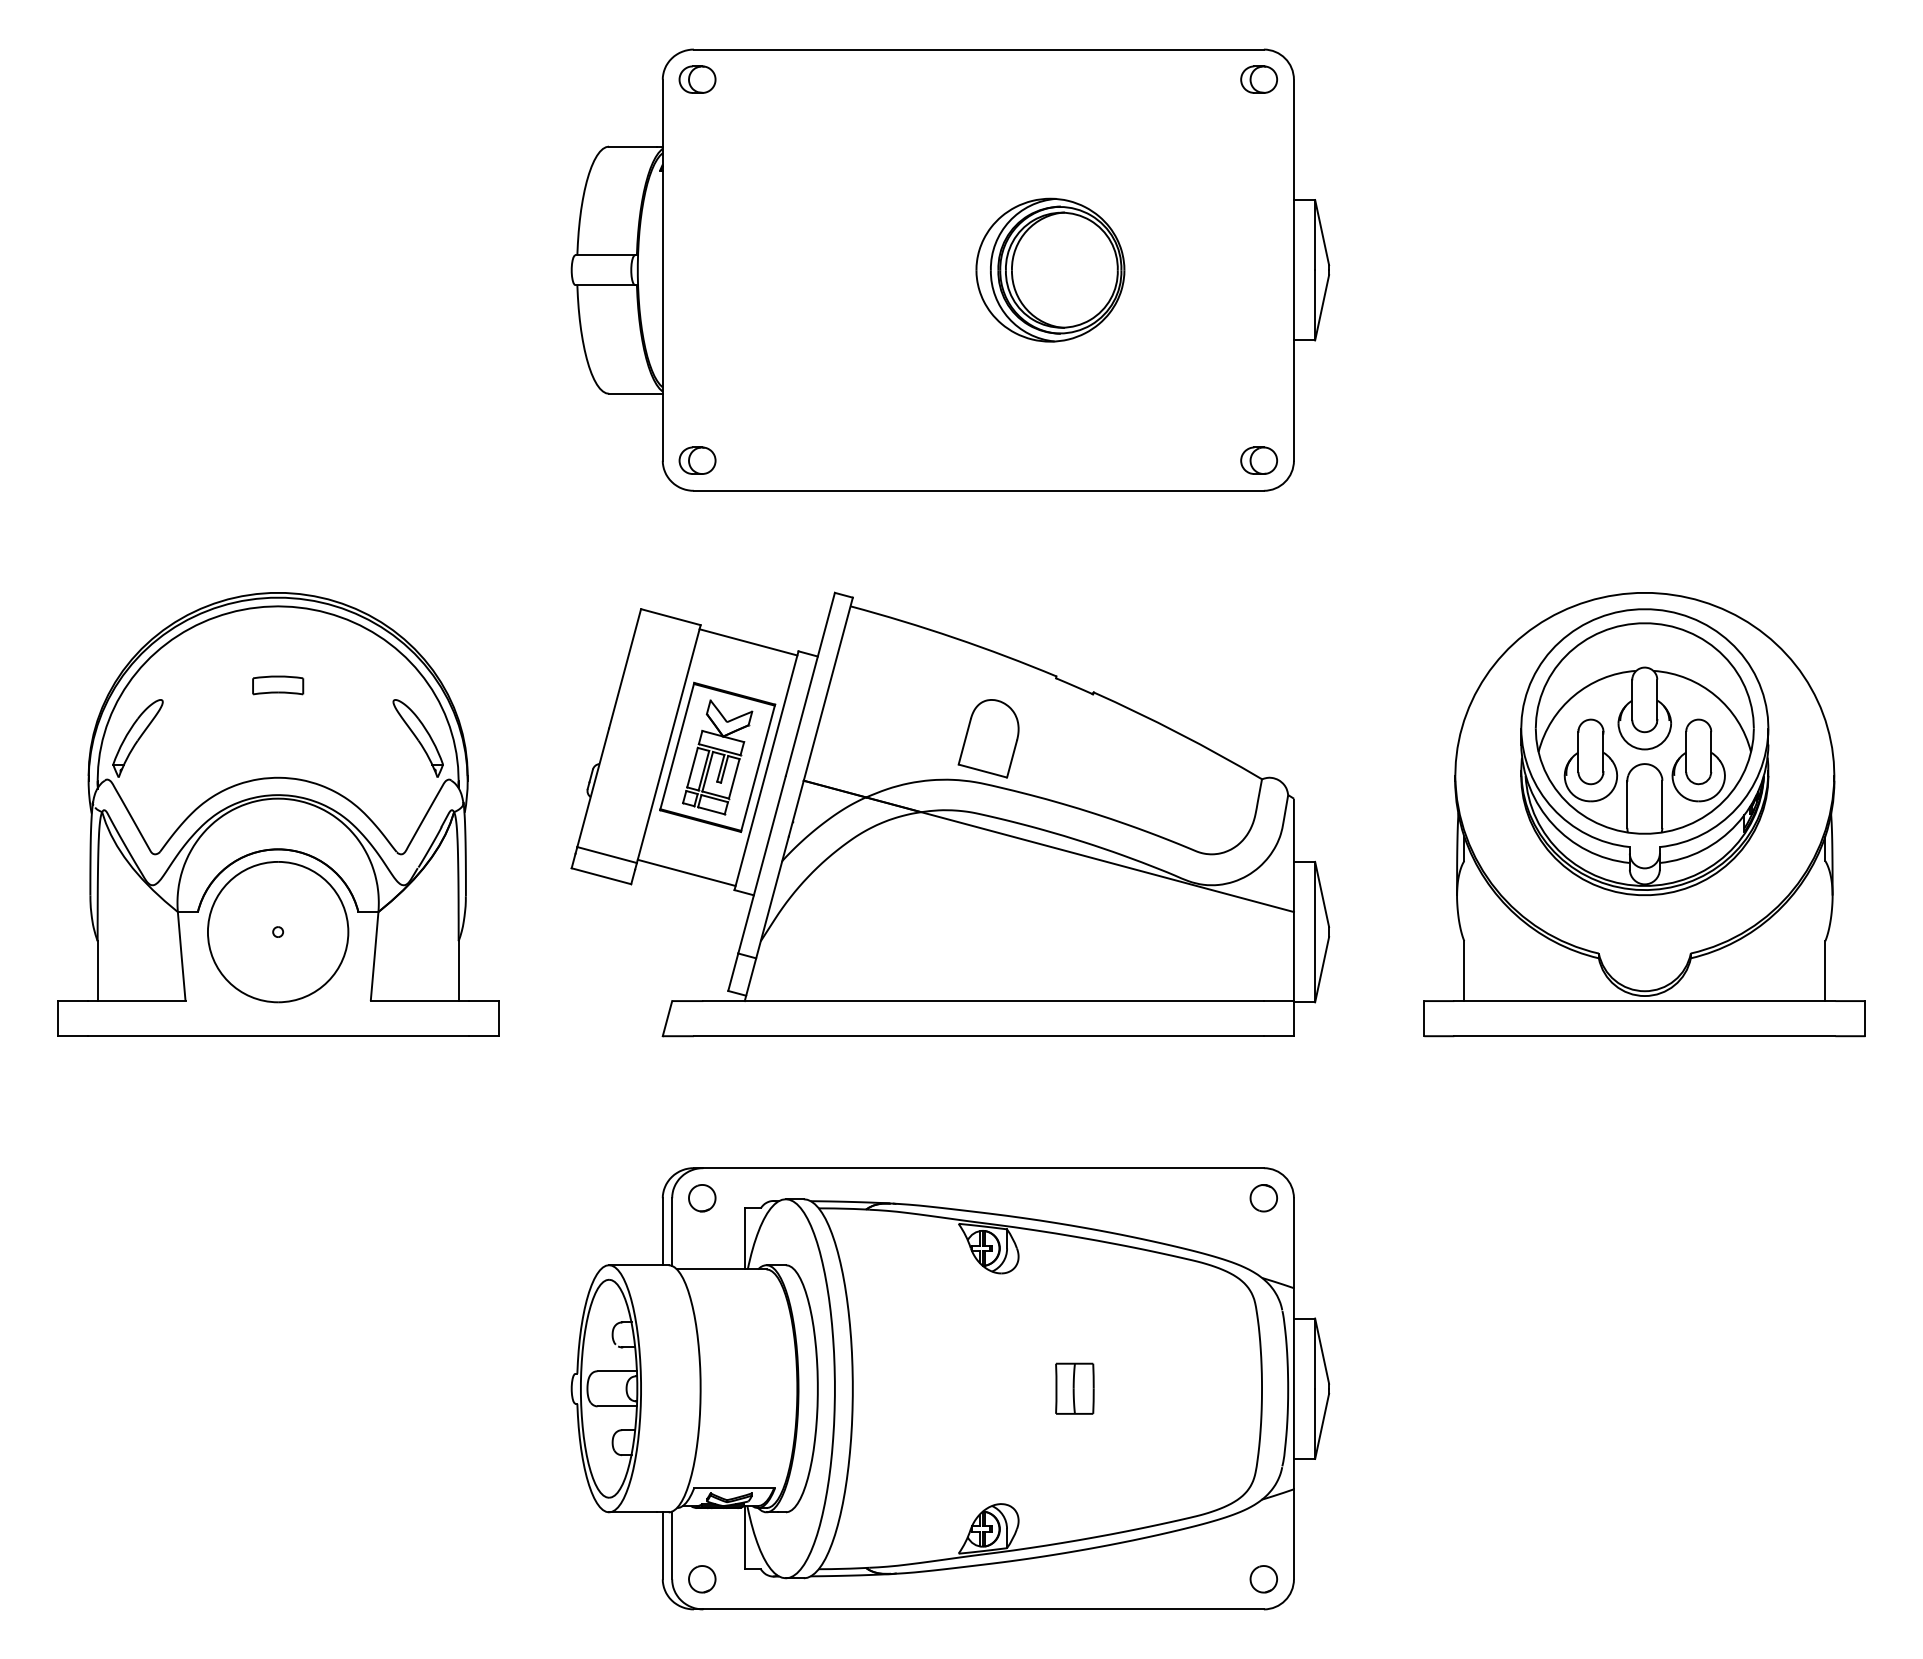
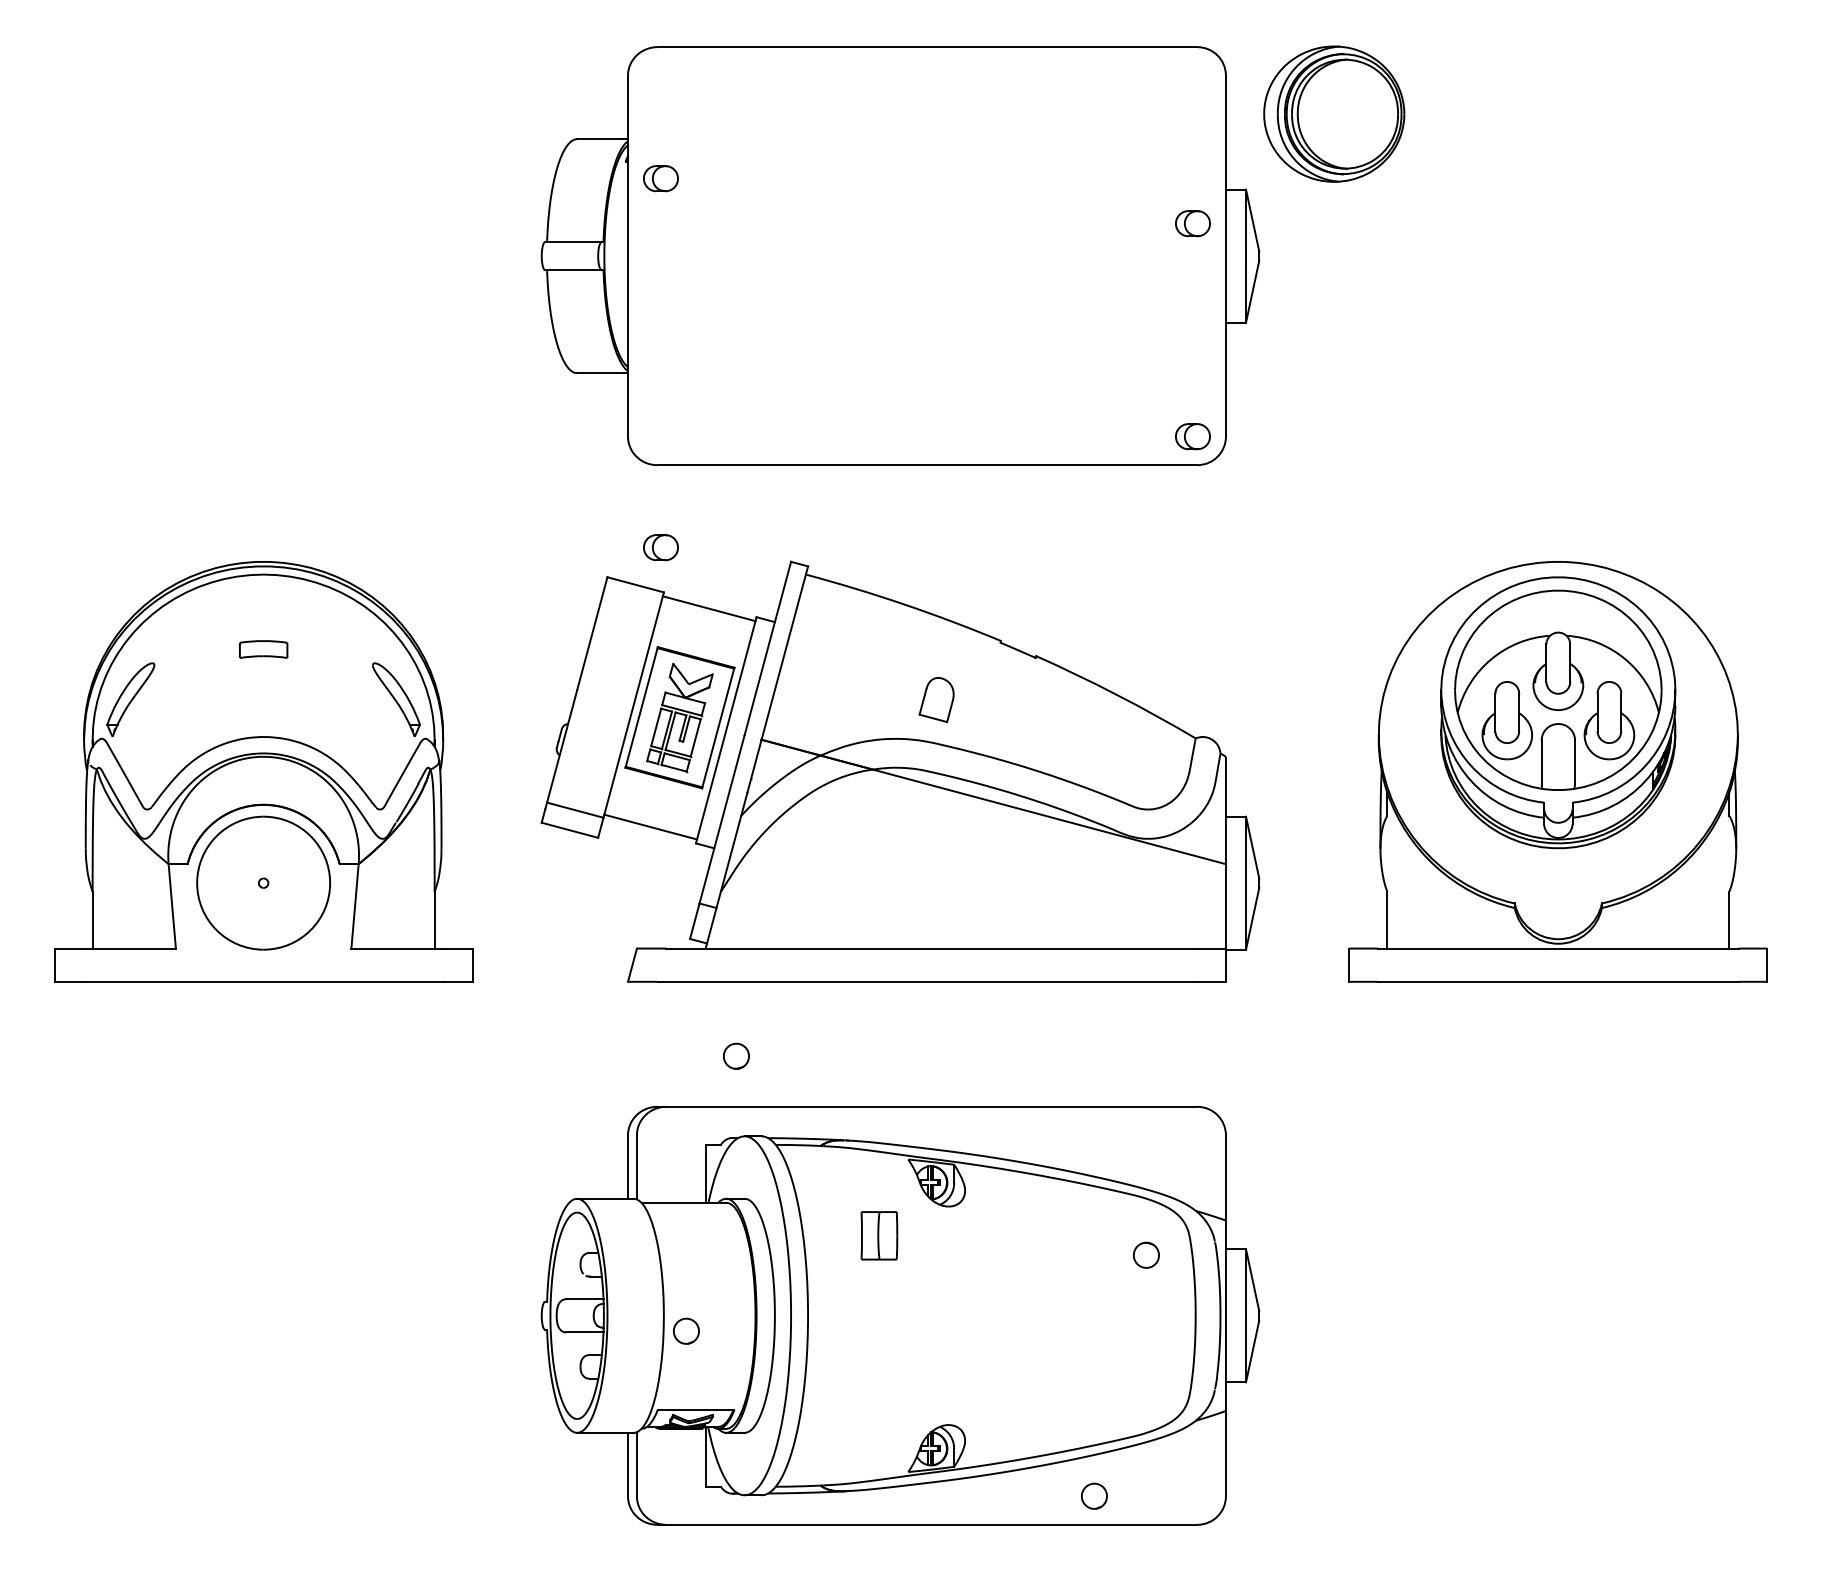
part: (697, 79) -> (660, 178), moved
part: (1258, 79) -> (1192, 223), moved
part: (1050, 269) -> (1334, 113), moved
part: (697, 460) -> (660, 547), moved
part: (988, 738) -> (936, 699), size x0.6
part: (702, 1197) -> (736, 1055), moved
part: (1263, 1197) -> (1146, 1254), moved
part: (1074, 1388) -> (879, 1235), moved
part: (702, 1578) -> (686, 1330), moved
part: (1263, 1578) -> (1094, 1495), moved

